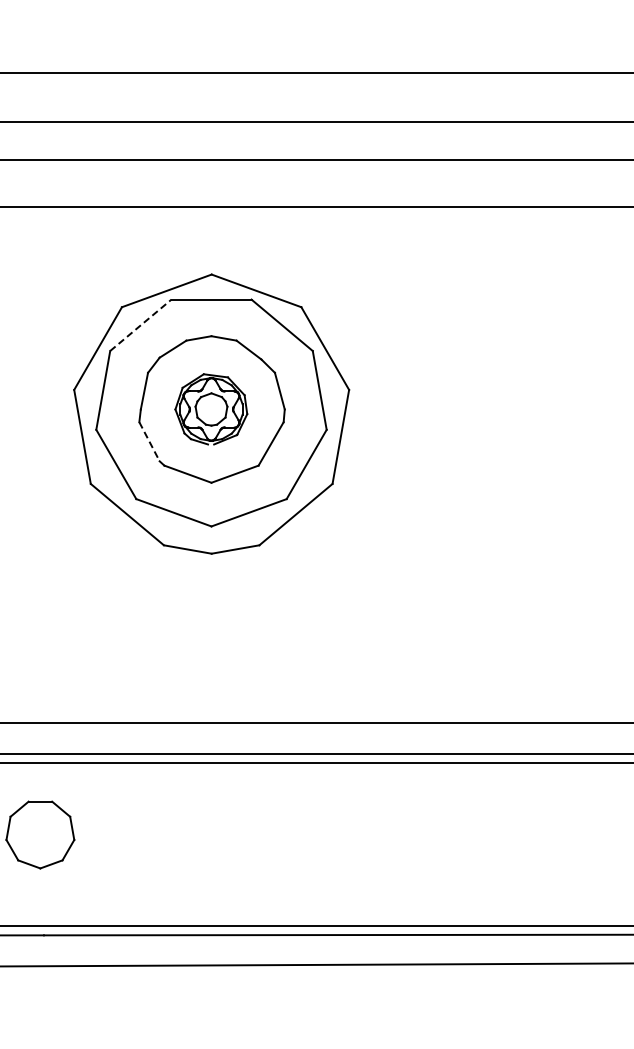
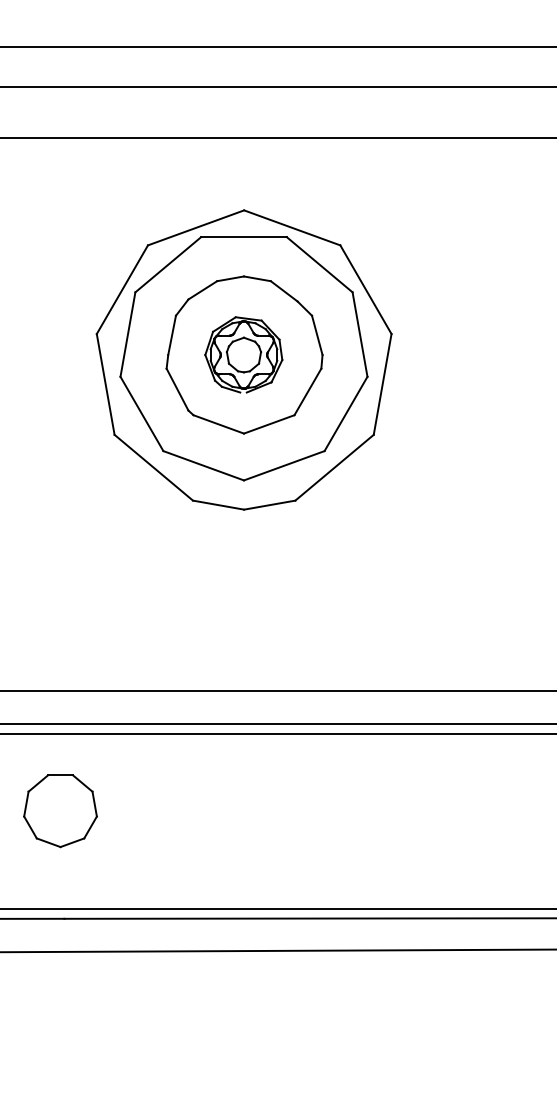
line: (141, 324) -> (168, 263), dashed -> solid
line: (149, 442) -> (177, 390), dashed -> solid

